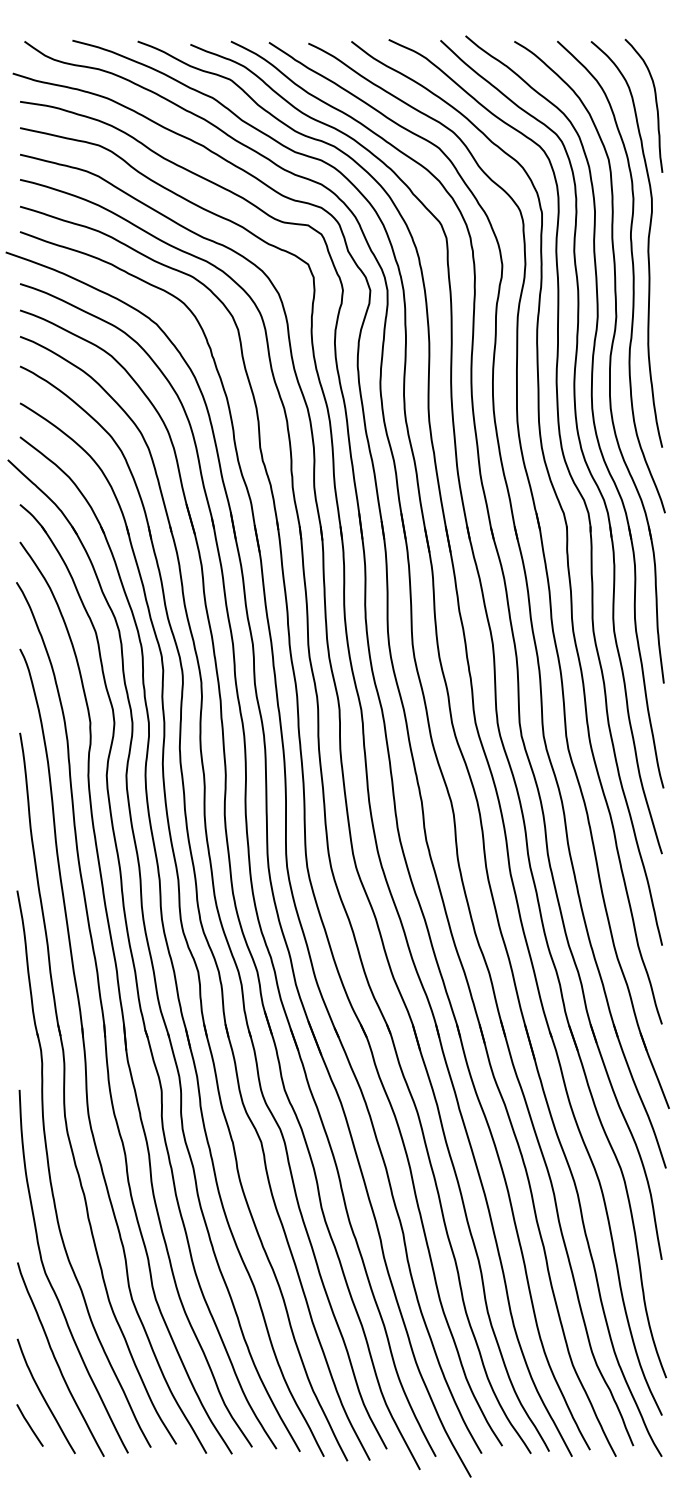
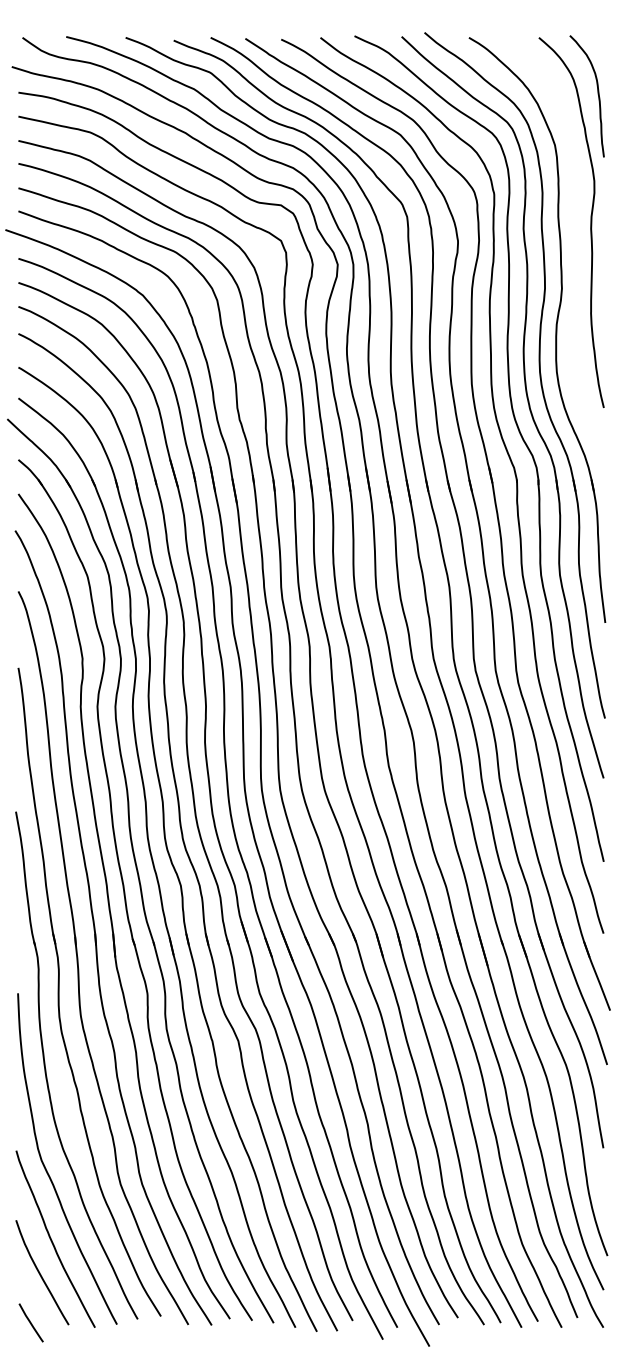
curve: (632, 277) -> (576, 252), removed
line: (29, 1425) -> (30, 1322), moved

